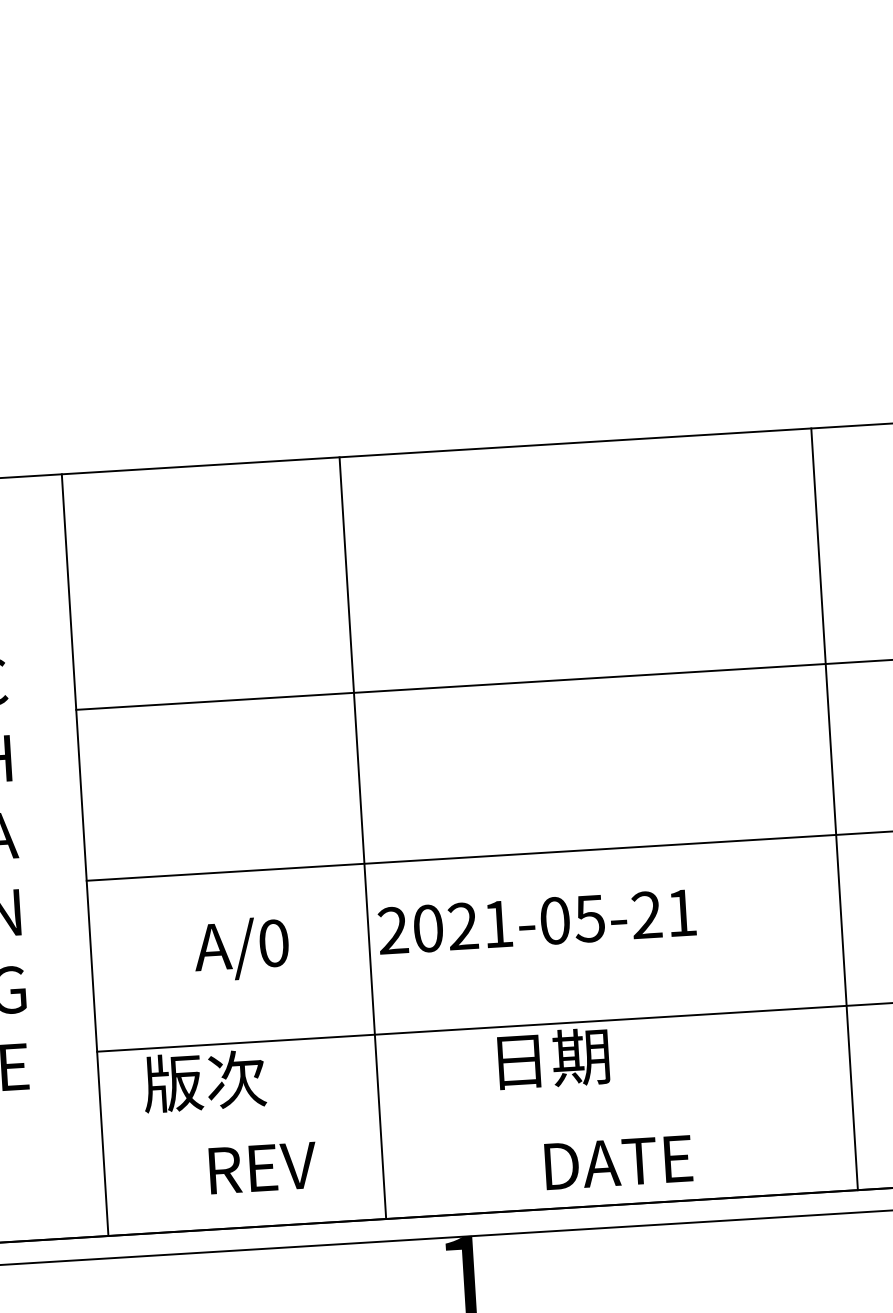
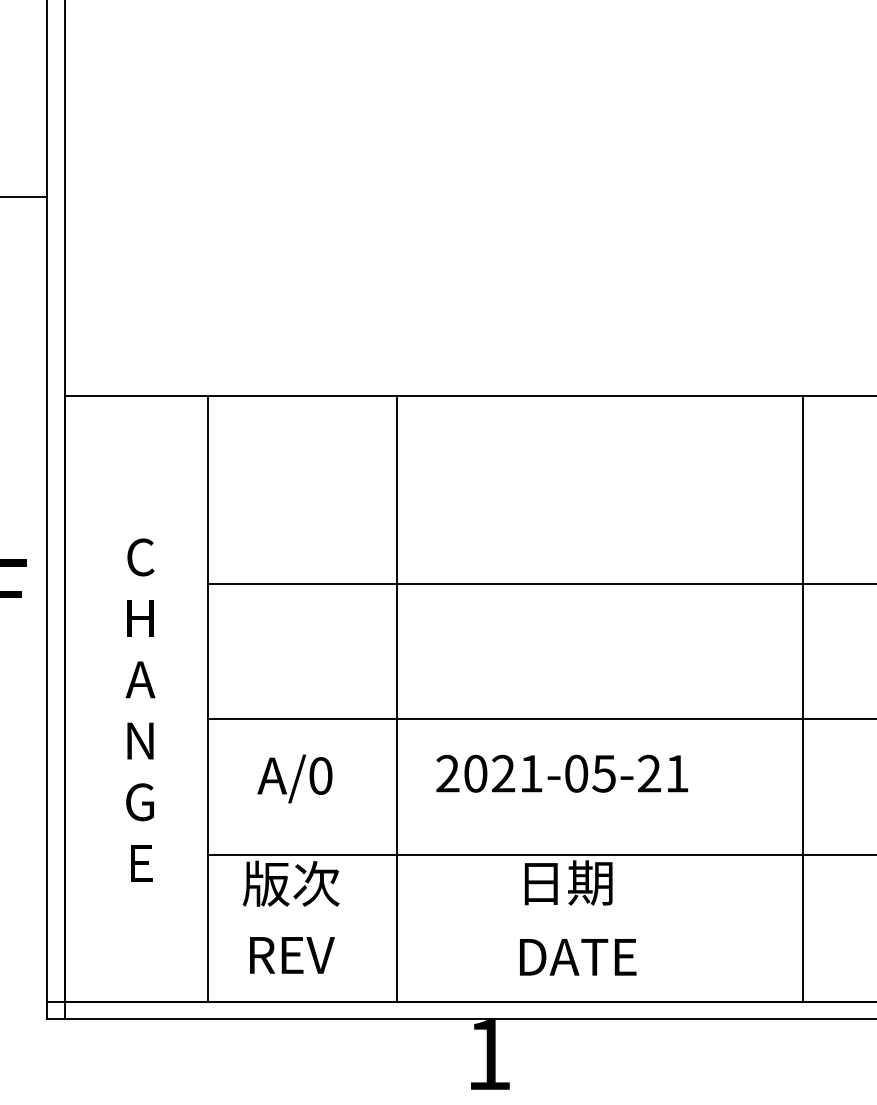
line: (363, 837) -> (397, 698), moved
text: (240, 948) -> (294, 778), moved
text: (619, 1162) -> (578, 957), moved
text: (263, 1168) -> (292, 955), moved

